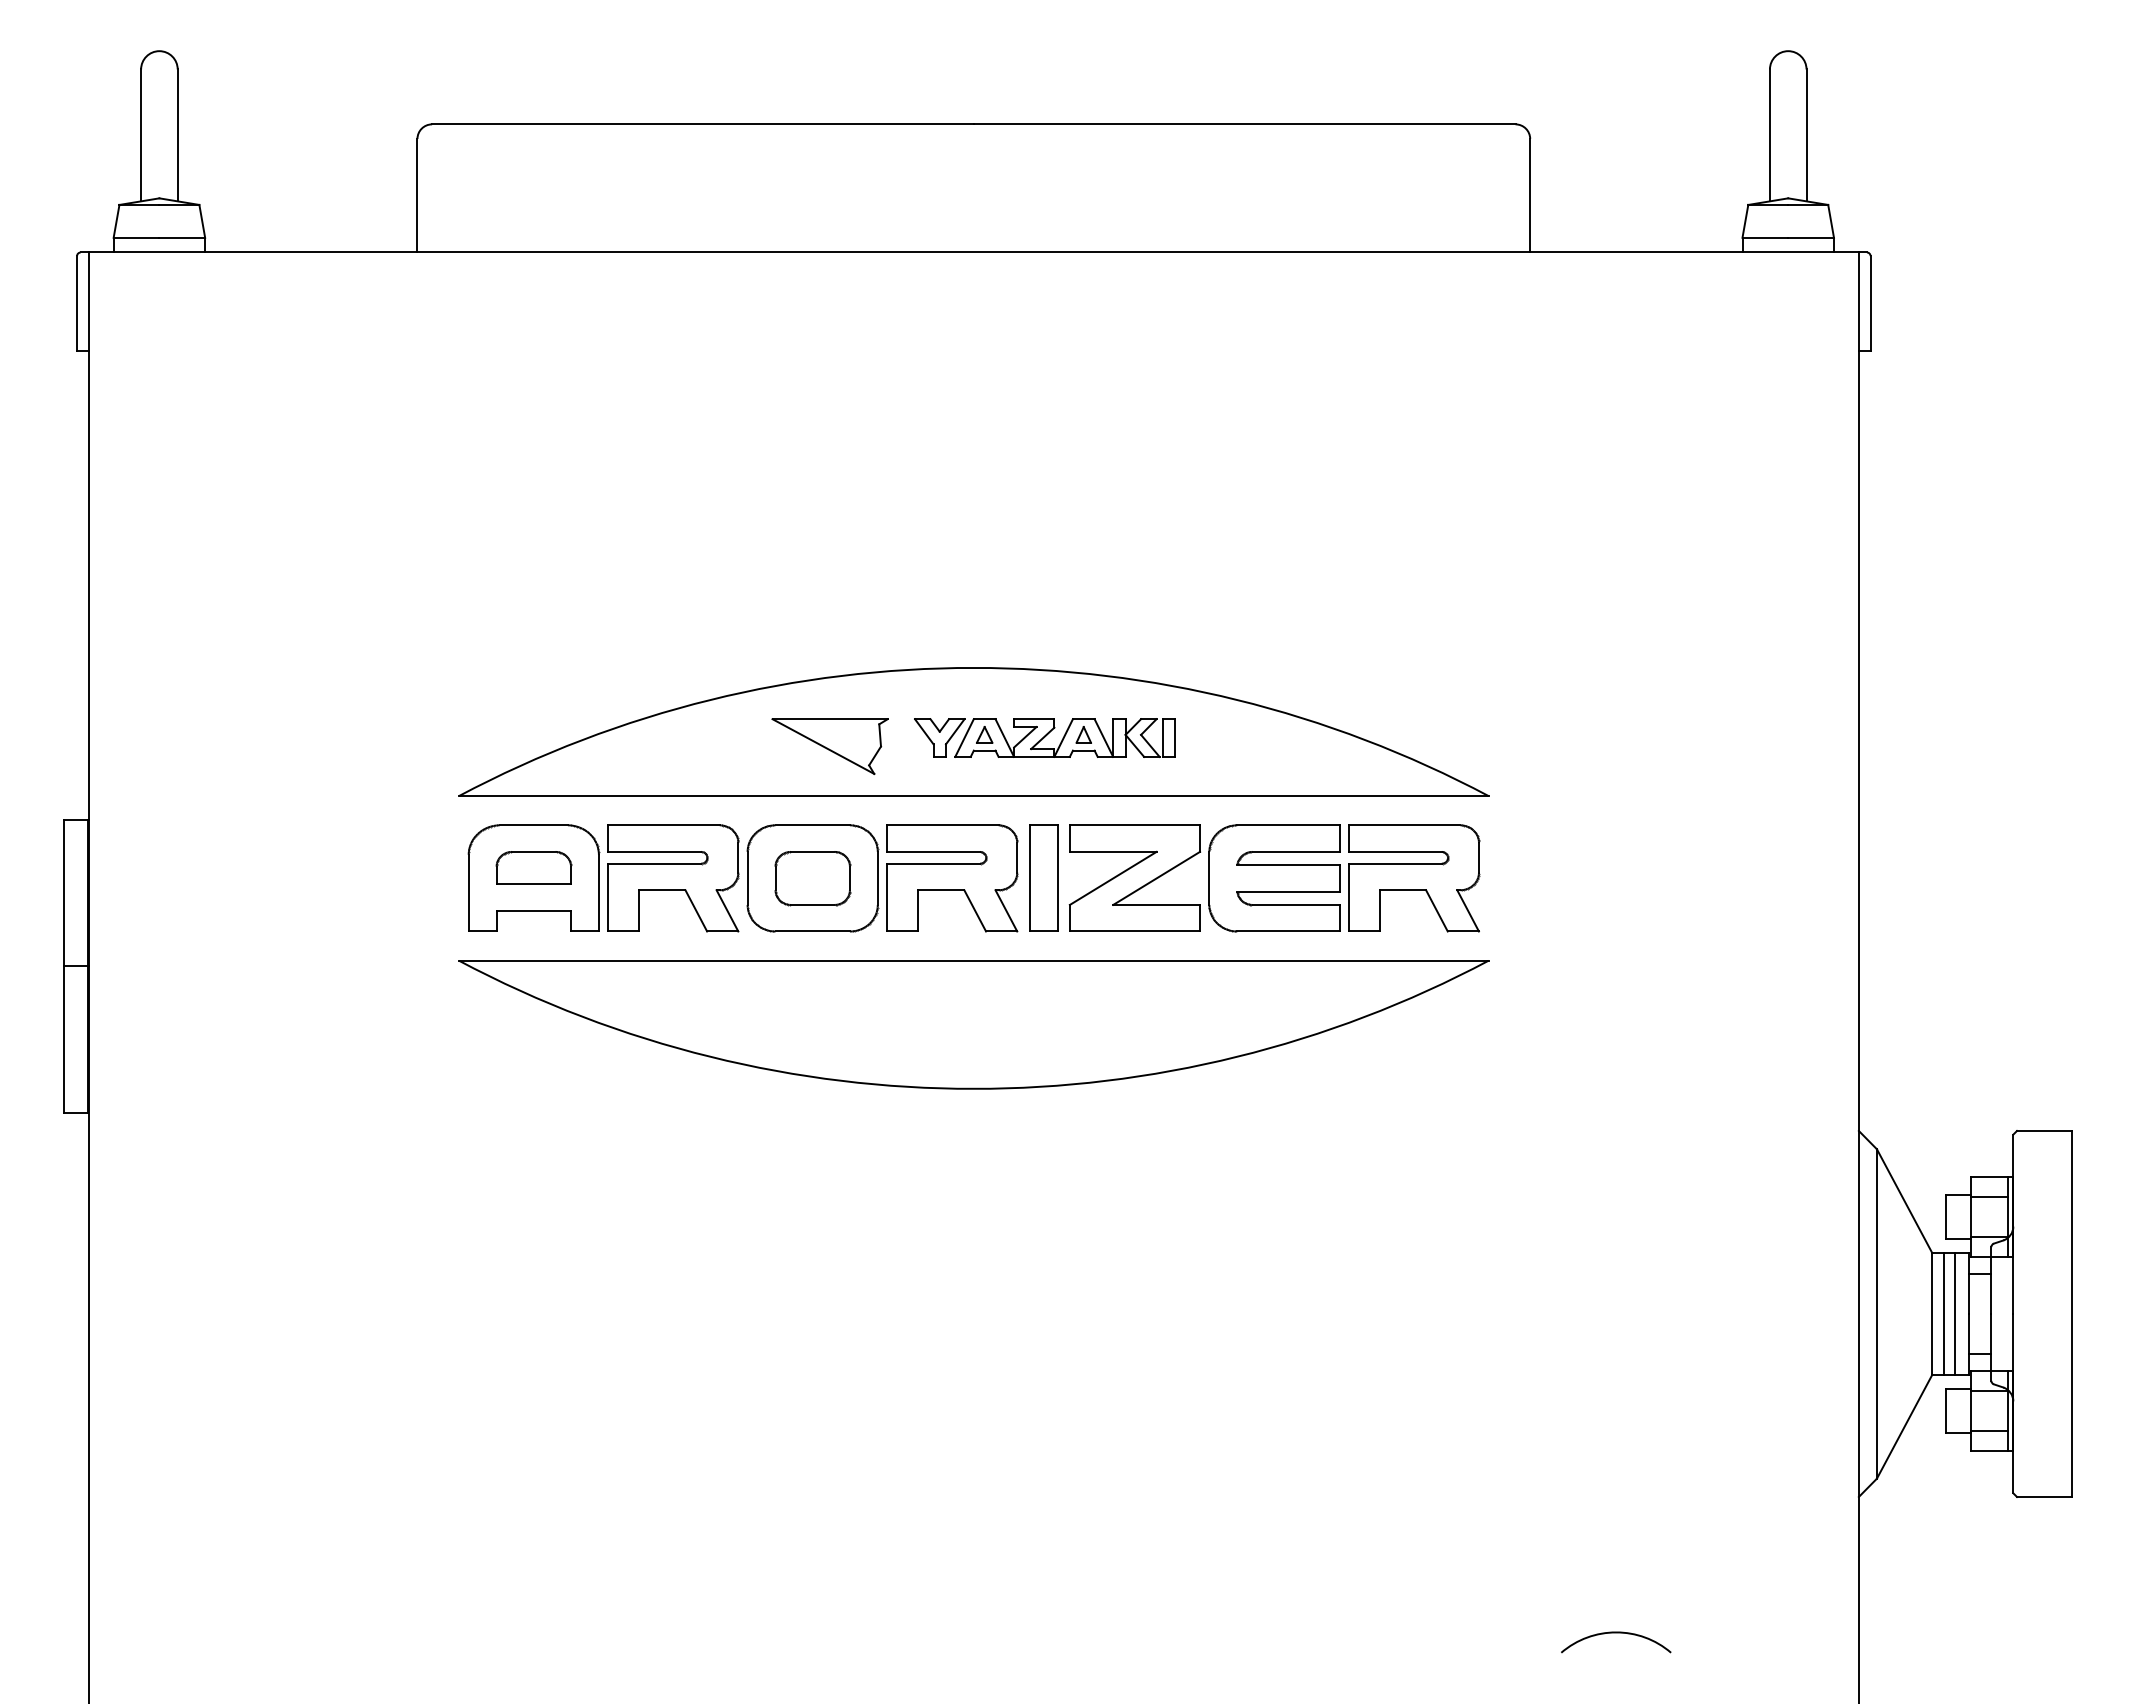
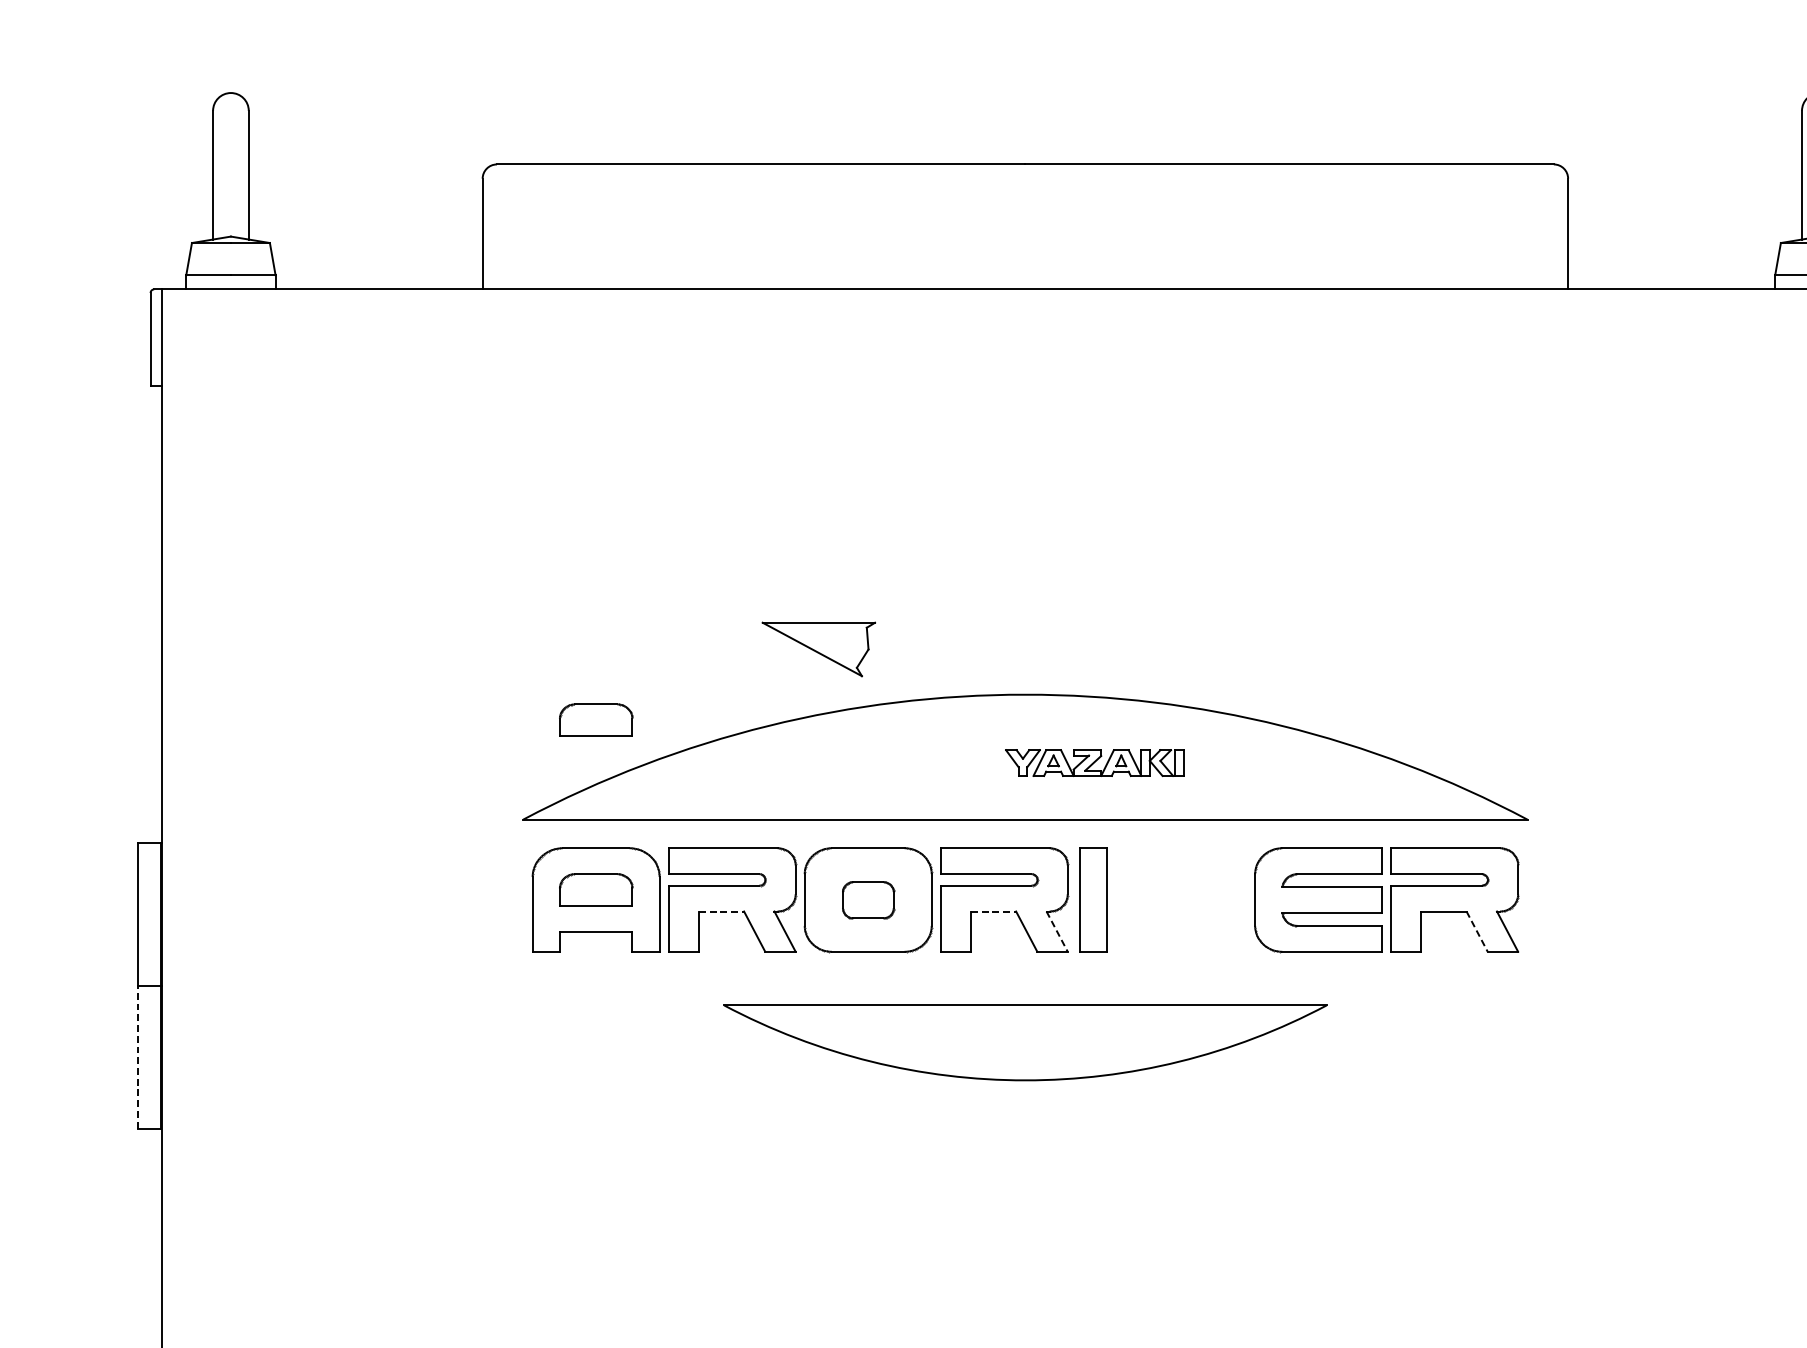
part: (533, 693) -> (595, 719), added
part: (1044, 737) -> (1094, 762), size x0.7
part: (829, 746) -> (818, 649), moved
part: (1134, 877) -> (1182, 899), removed
part: (812, 878) -> (868, 900), size x0.7
line: (662, 890) -> (721, 911), solid -> dashed
line: (941, 890) -> (993, 911), solid -> dashed
line: (1006, 911) -> (1057, 932), solid -> dashed
line: (1437, 911) -> (1477, 932), solid -> dashed
part: (973, 1024) -> (1025, 1042), size x0.6
line: (64, 1038) -> (138, 1056), solid -> dashed

